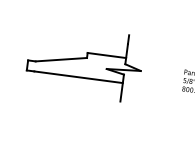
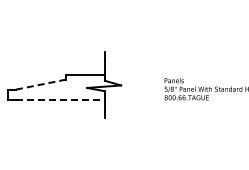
line: (60, 59) -> (40, 84), solid -> dashed
line: (78, 76) -> (60, 99), solid -> dashed

